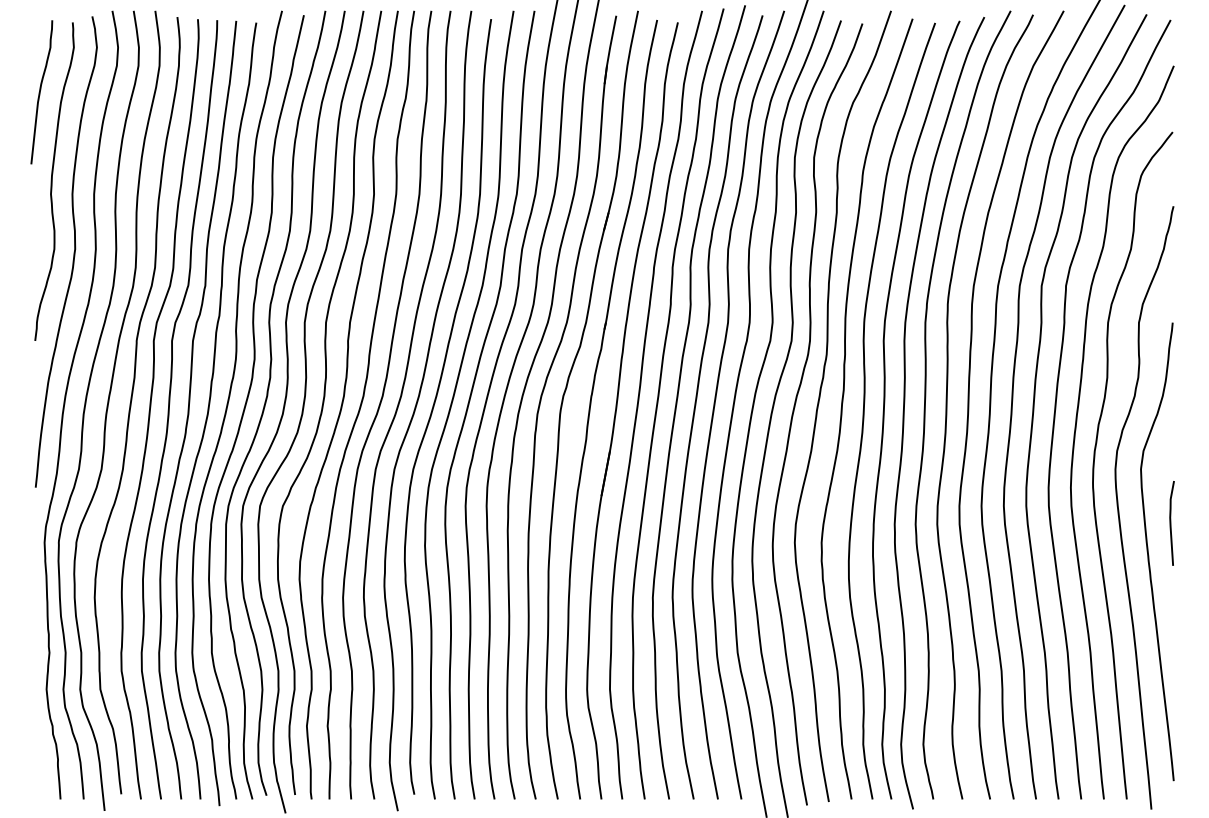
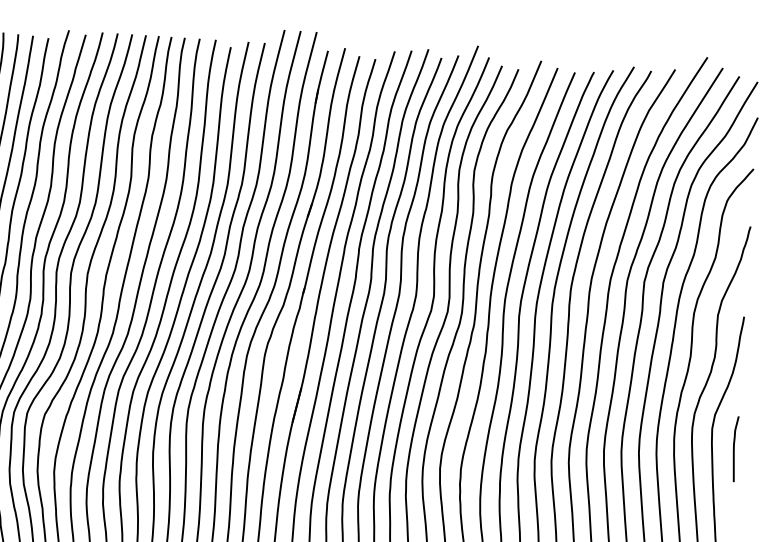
curve: (1171, 523) -> (734, 449), moved

